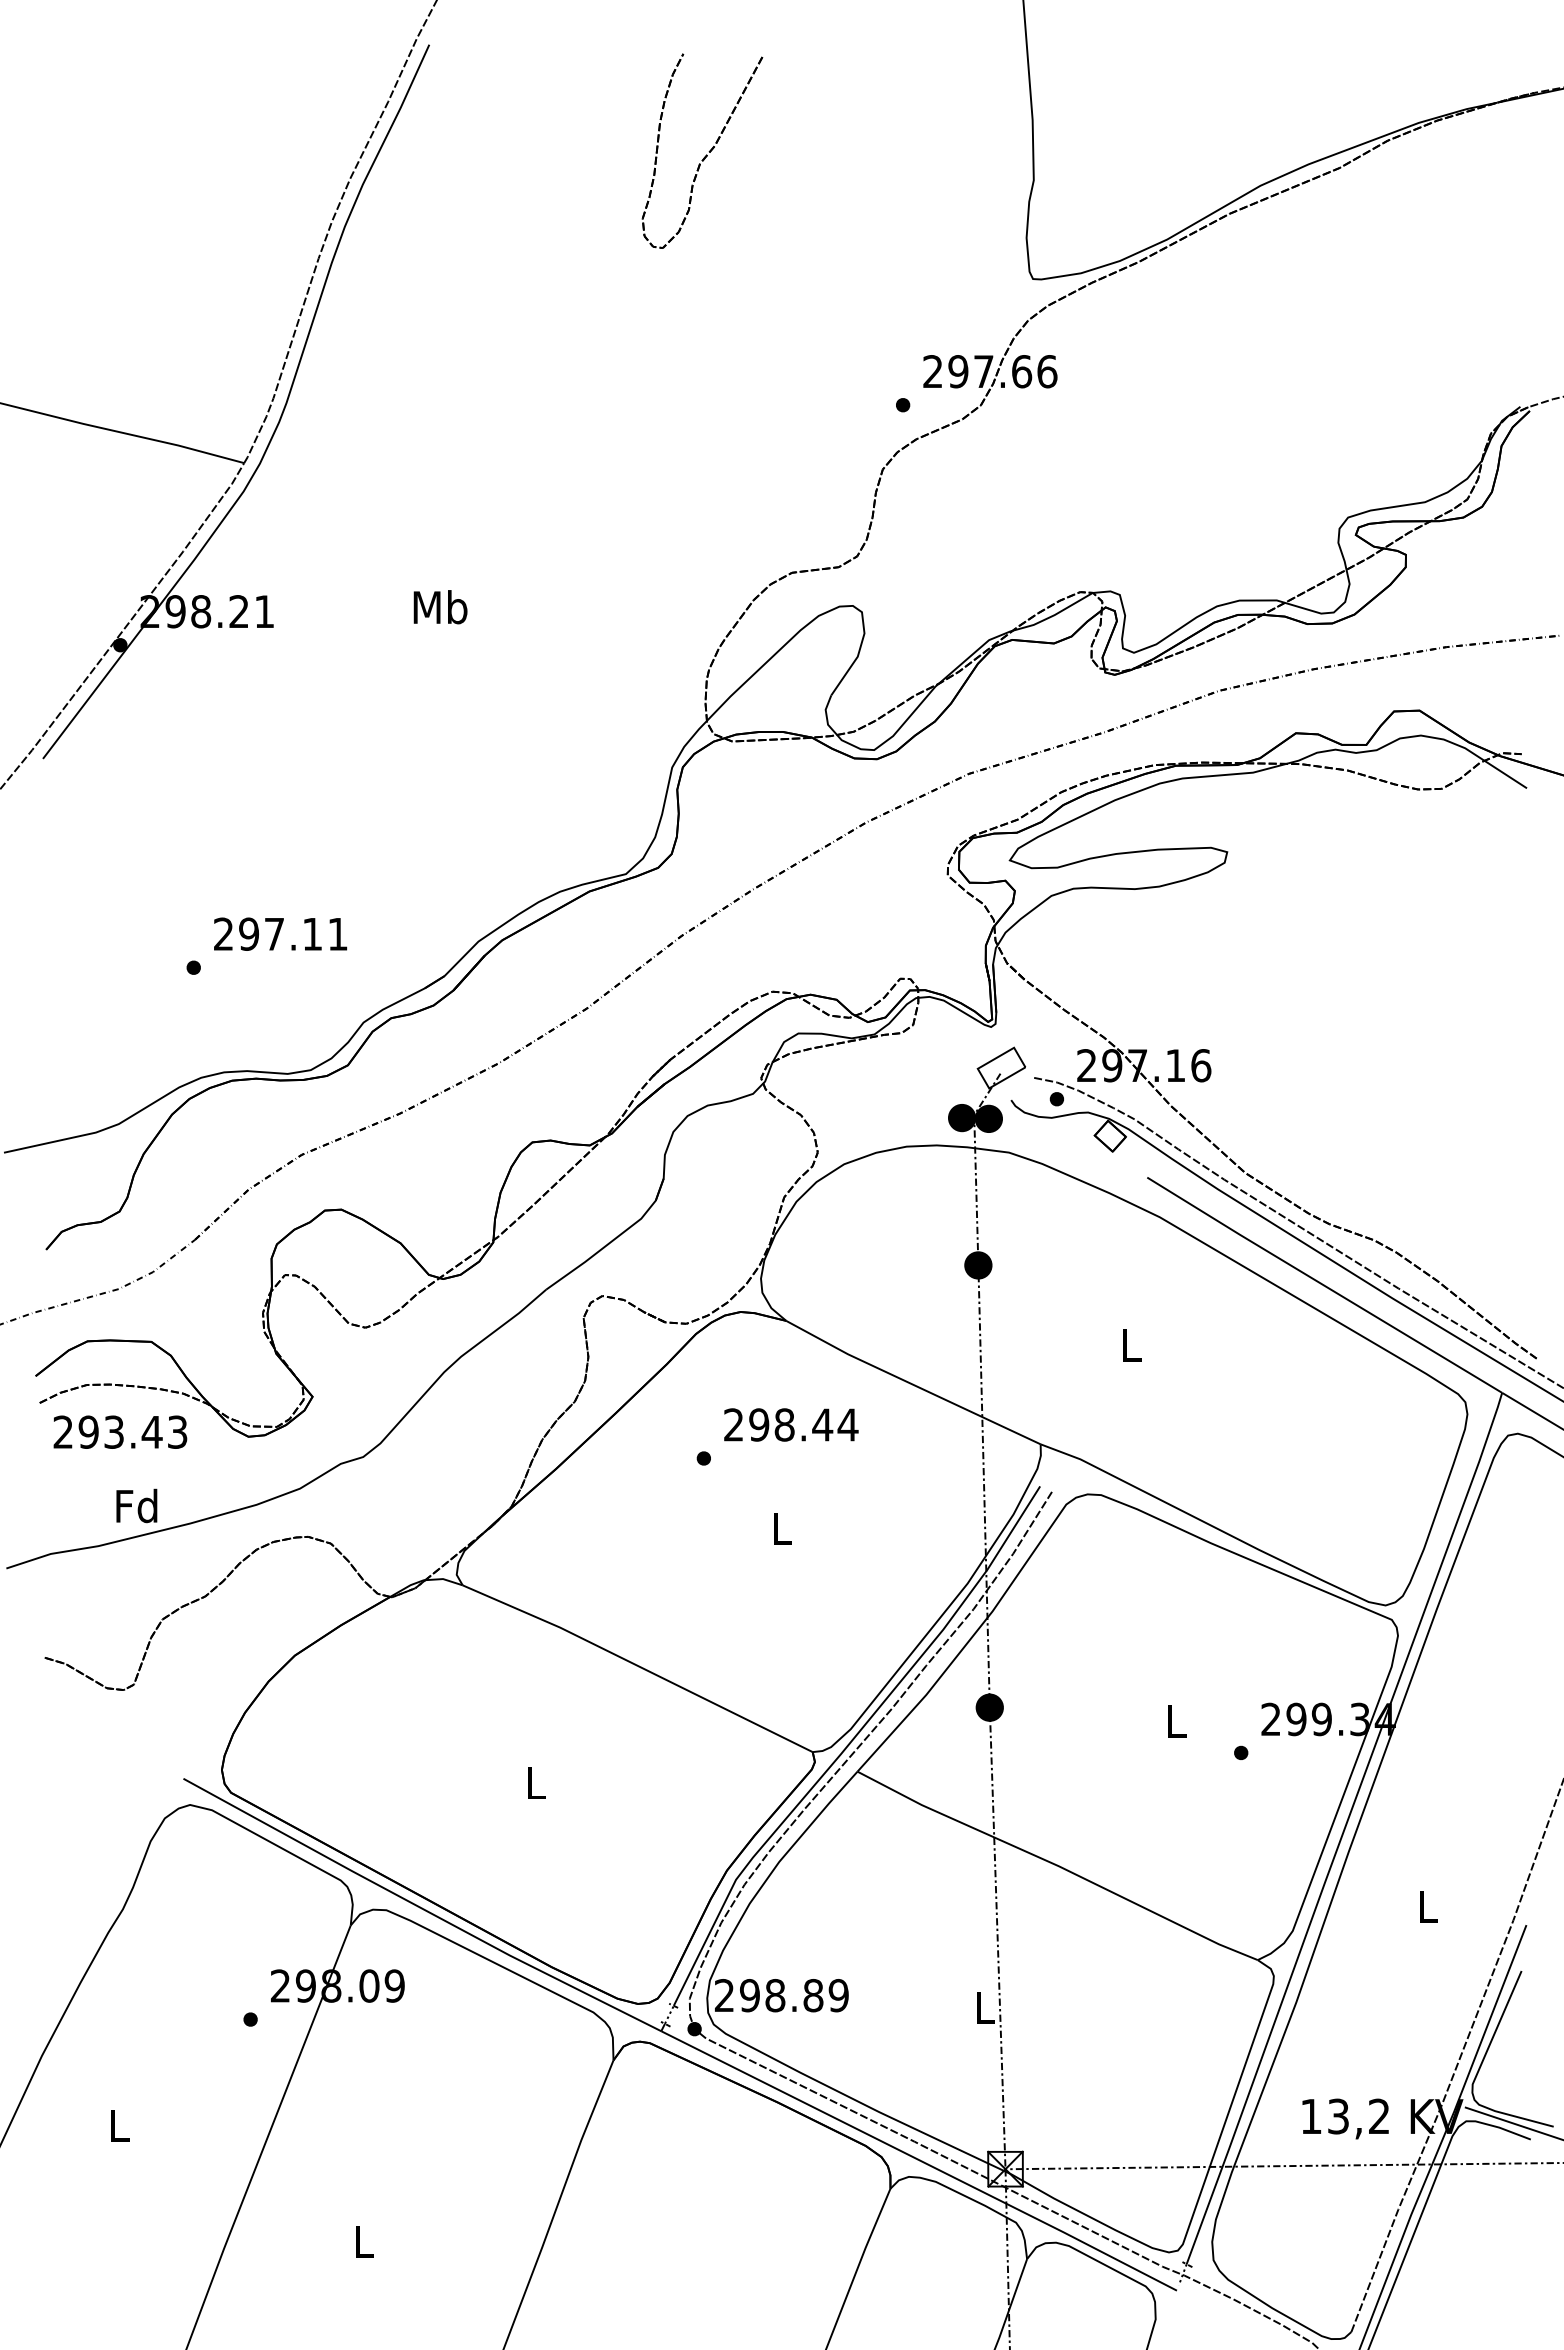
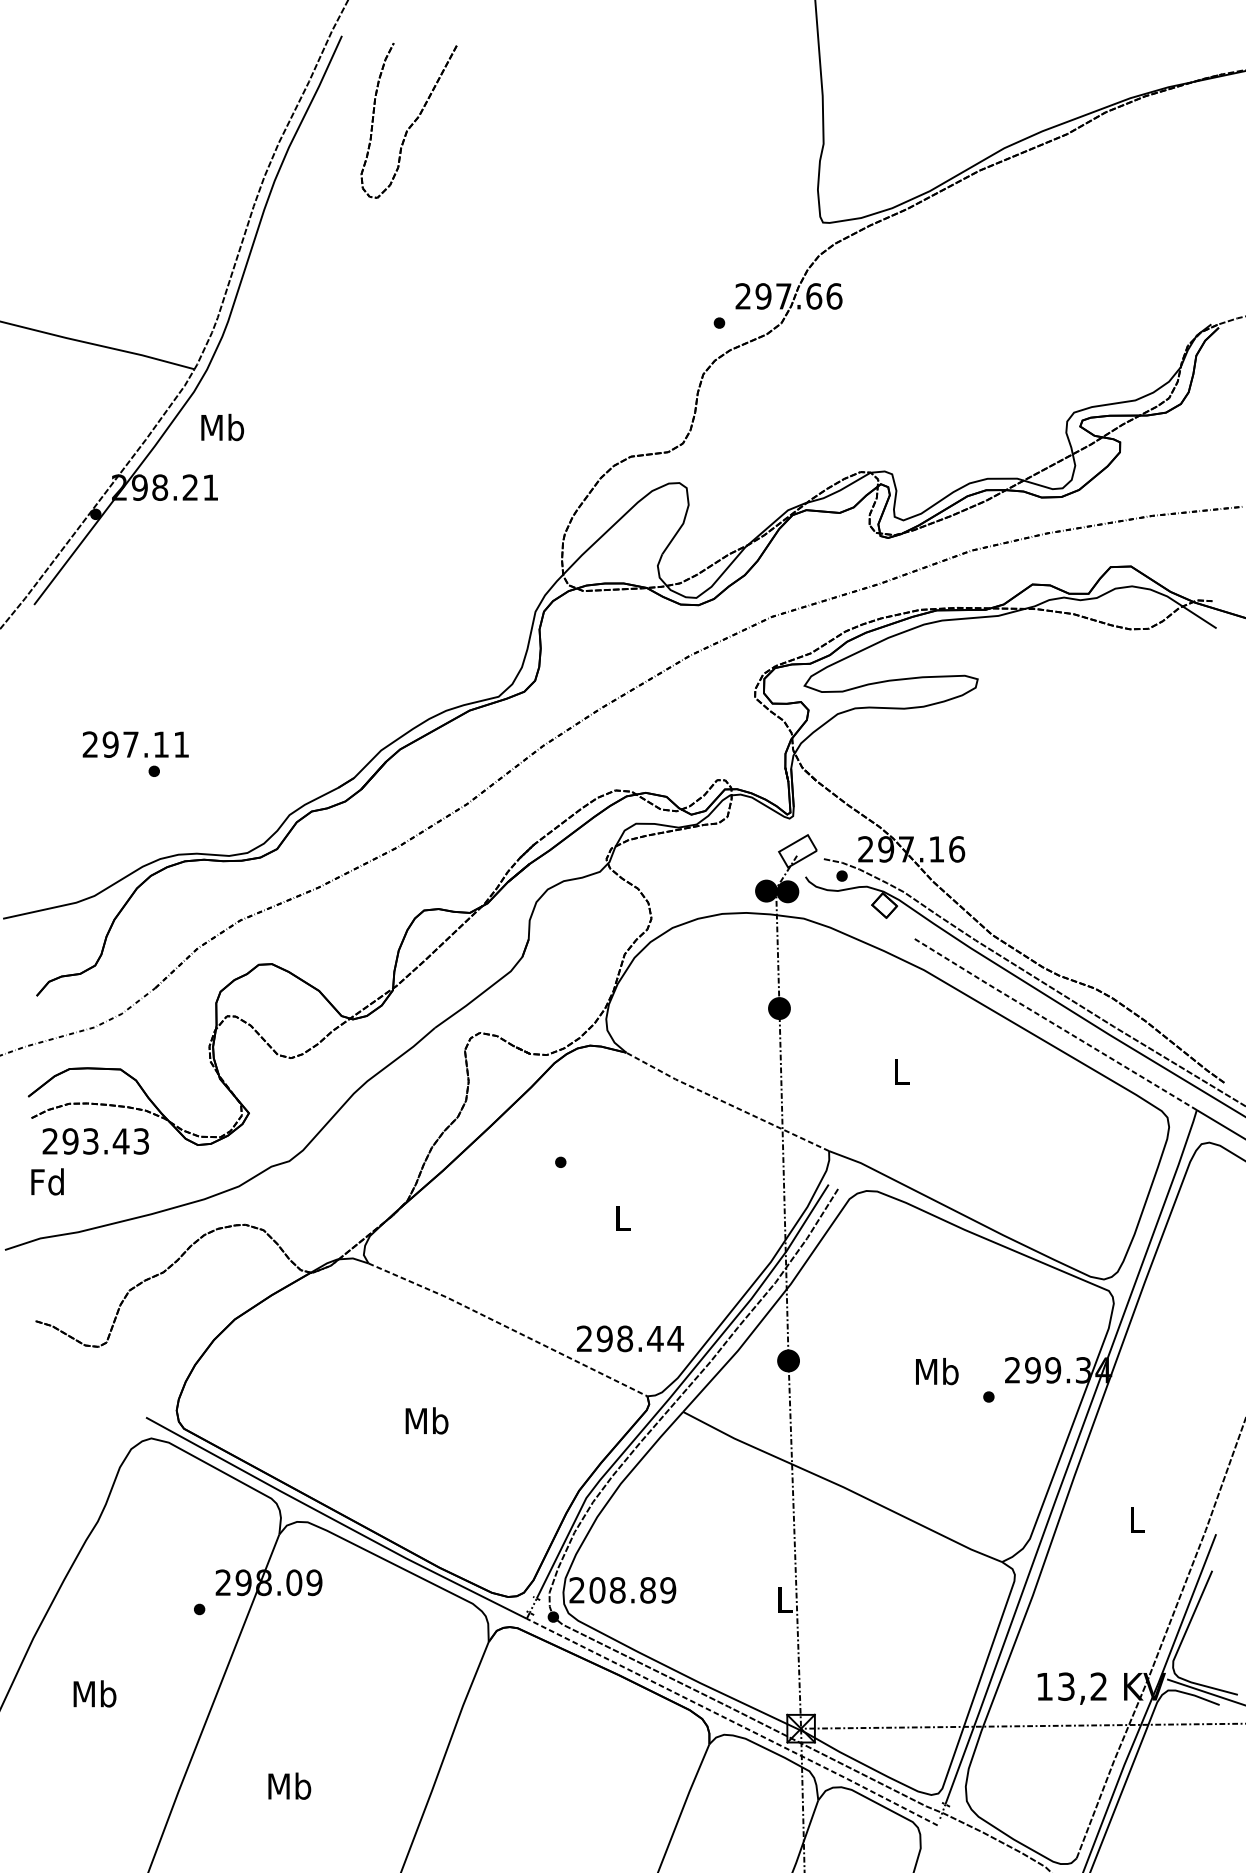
part: (702, 150) -> (409, 120), moved
text: (440, 607) -> (222, 427), moved
text: (280, 933) -> (135, 744), moved
line: (1323, 1285) -> (1054, 1024), solid -> dashed
line: (911, 1383) -> (726, 1102), solid -> dashed
text: (791, 1424) -> (630, 1338), moved
text: (136, 1505) -> (47, 1181), moved
line: (638, 1666) -> (508, 1328), solid -> dashed
text: (1176, 1720) -> (937, 1371), L -> Mb
text: (535, 1782) -> (426, 1420), L -> Mb
text: (750, 1995) -> (597, 1590), 298.89 -> 208.89
text: (119, 2125) -> (95, 1693), L -> Mb
line: (919, 2160) -> (732, 1721), solid -> dashed
text: (363, 2241) -> (289, 1786), L -> Mb

